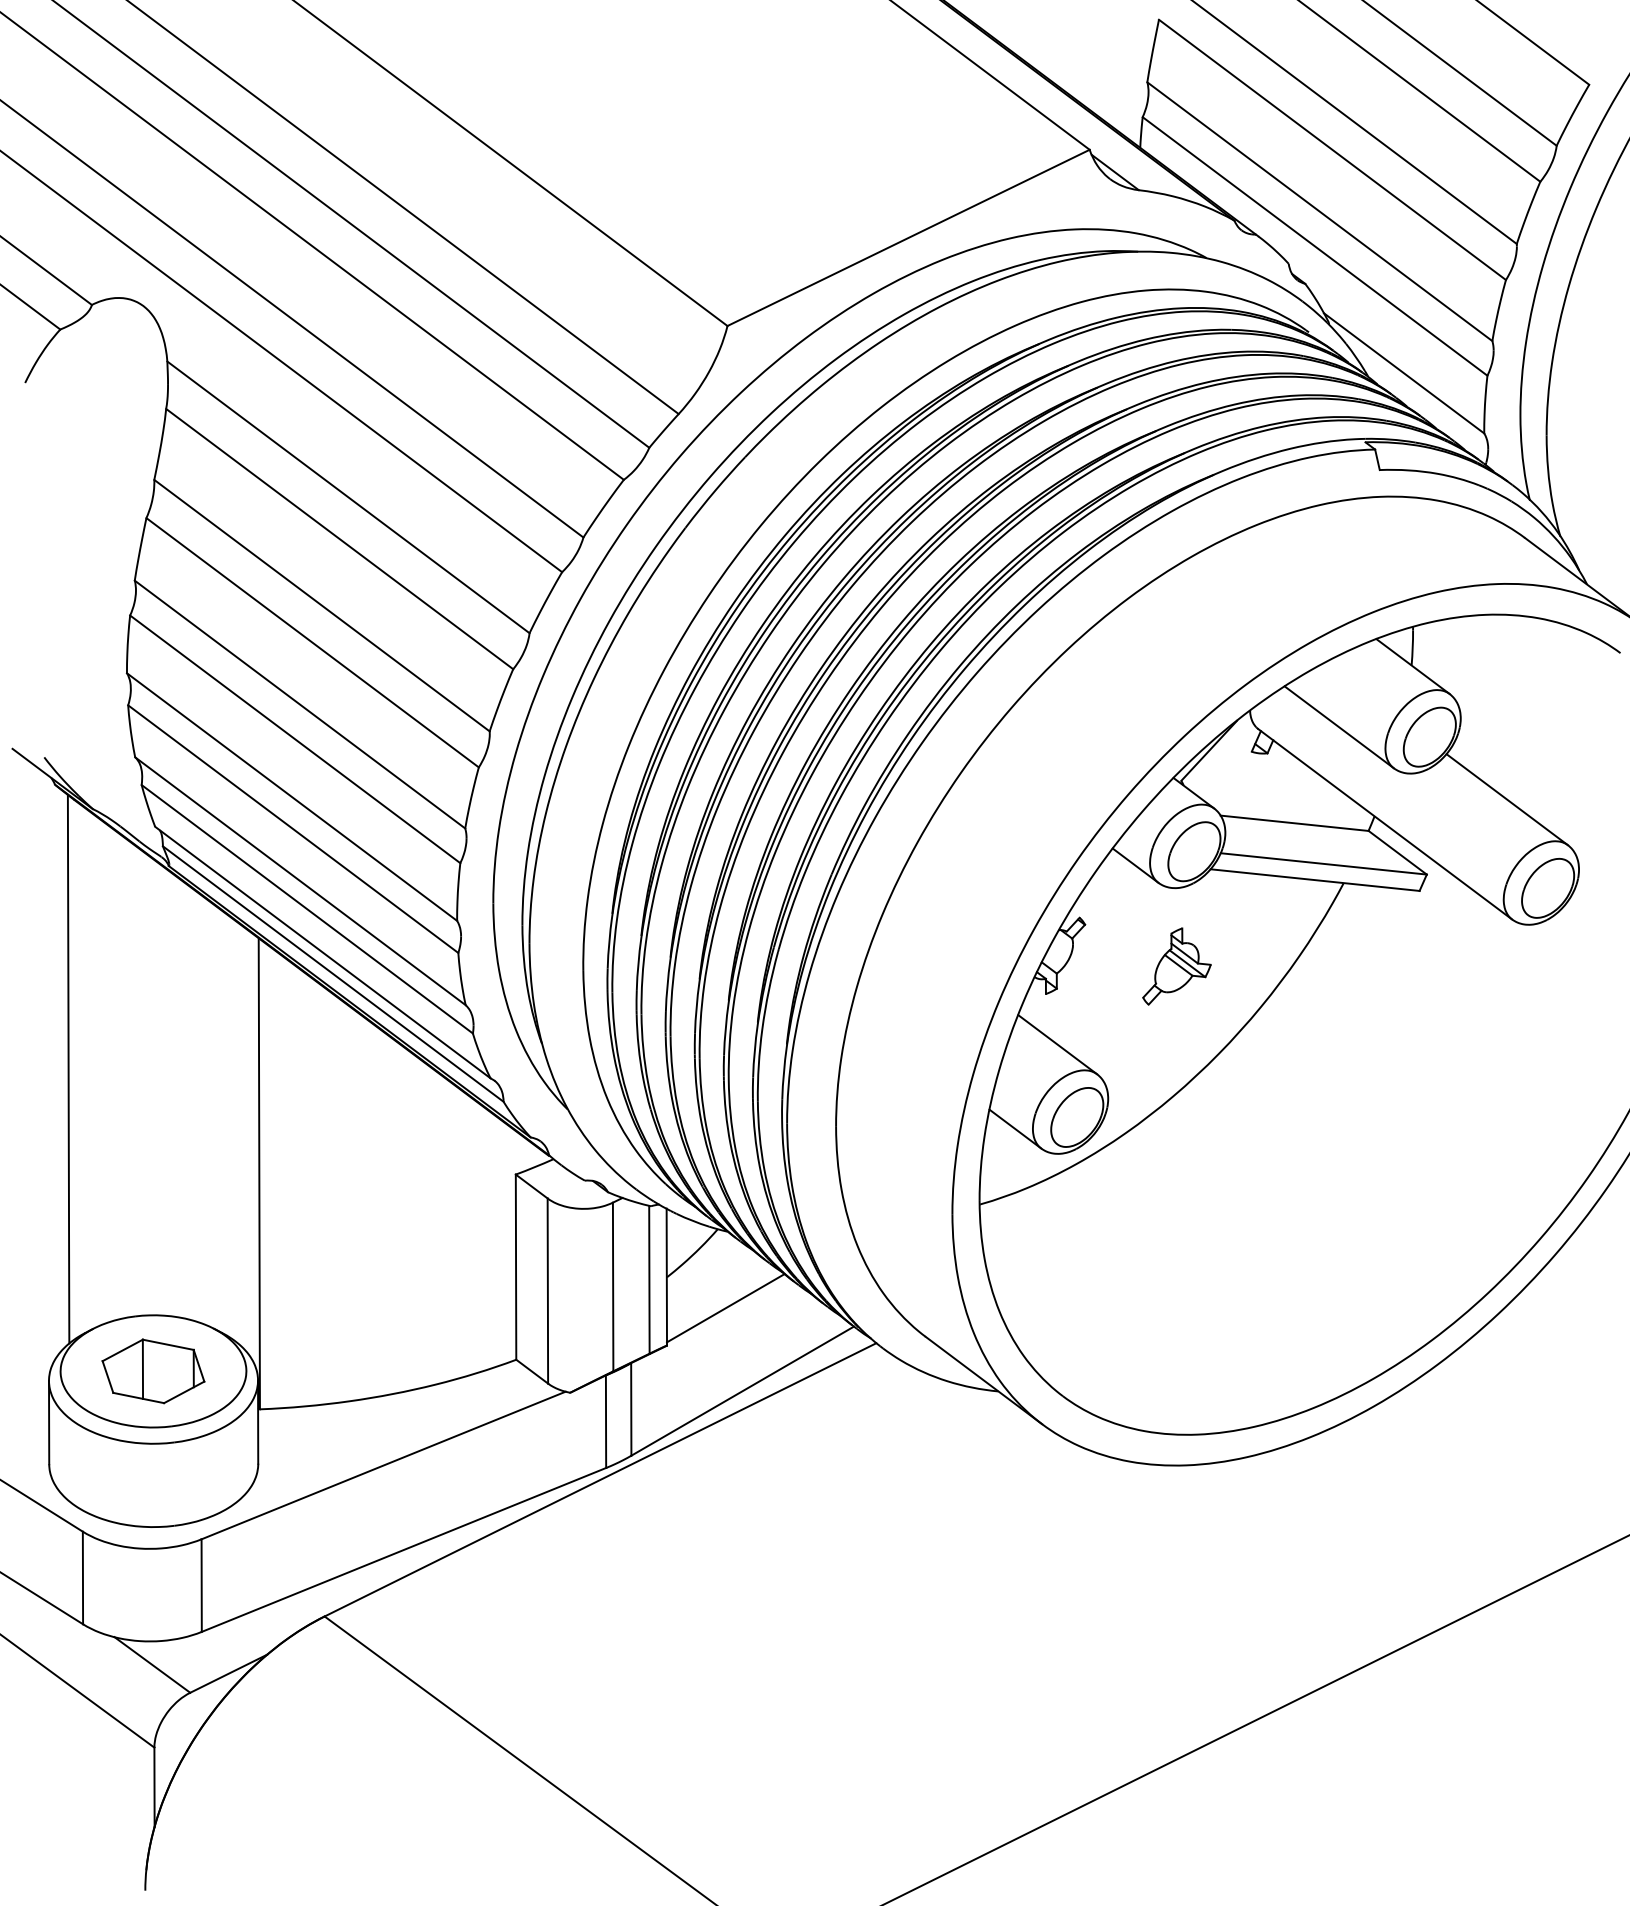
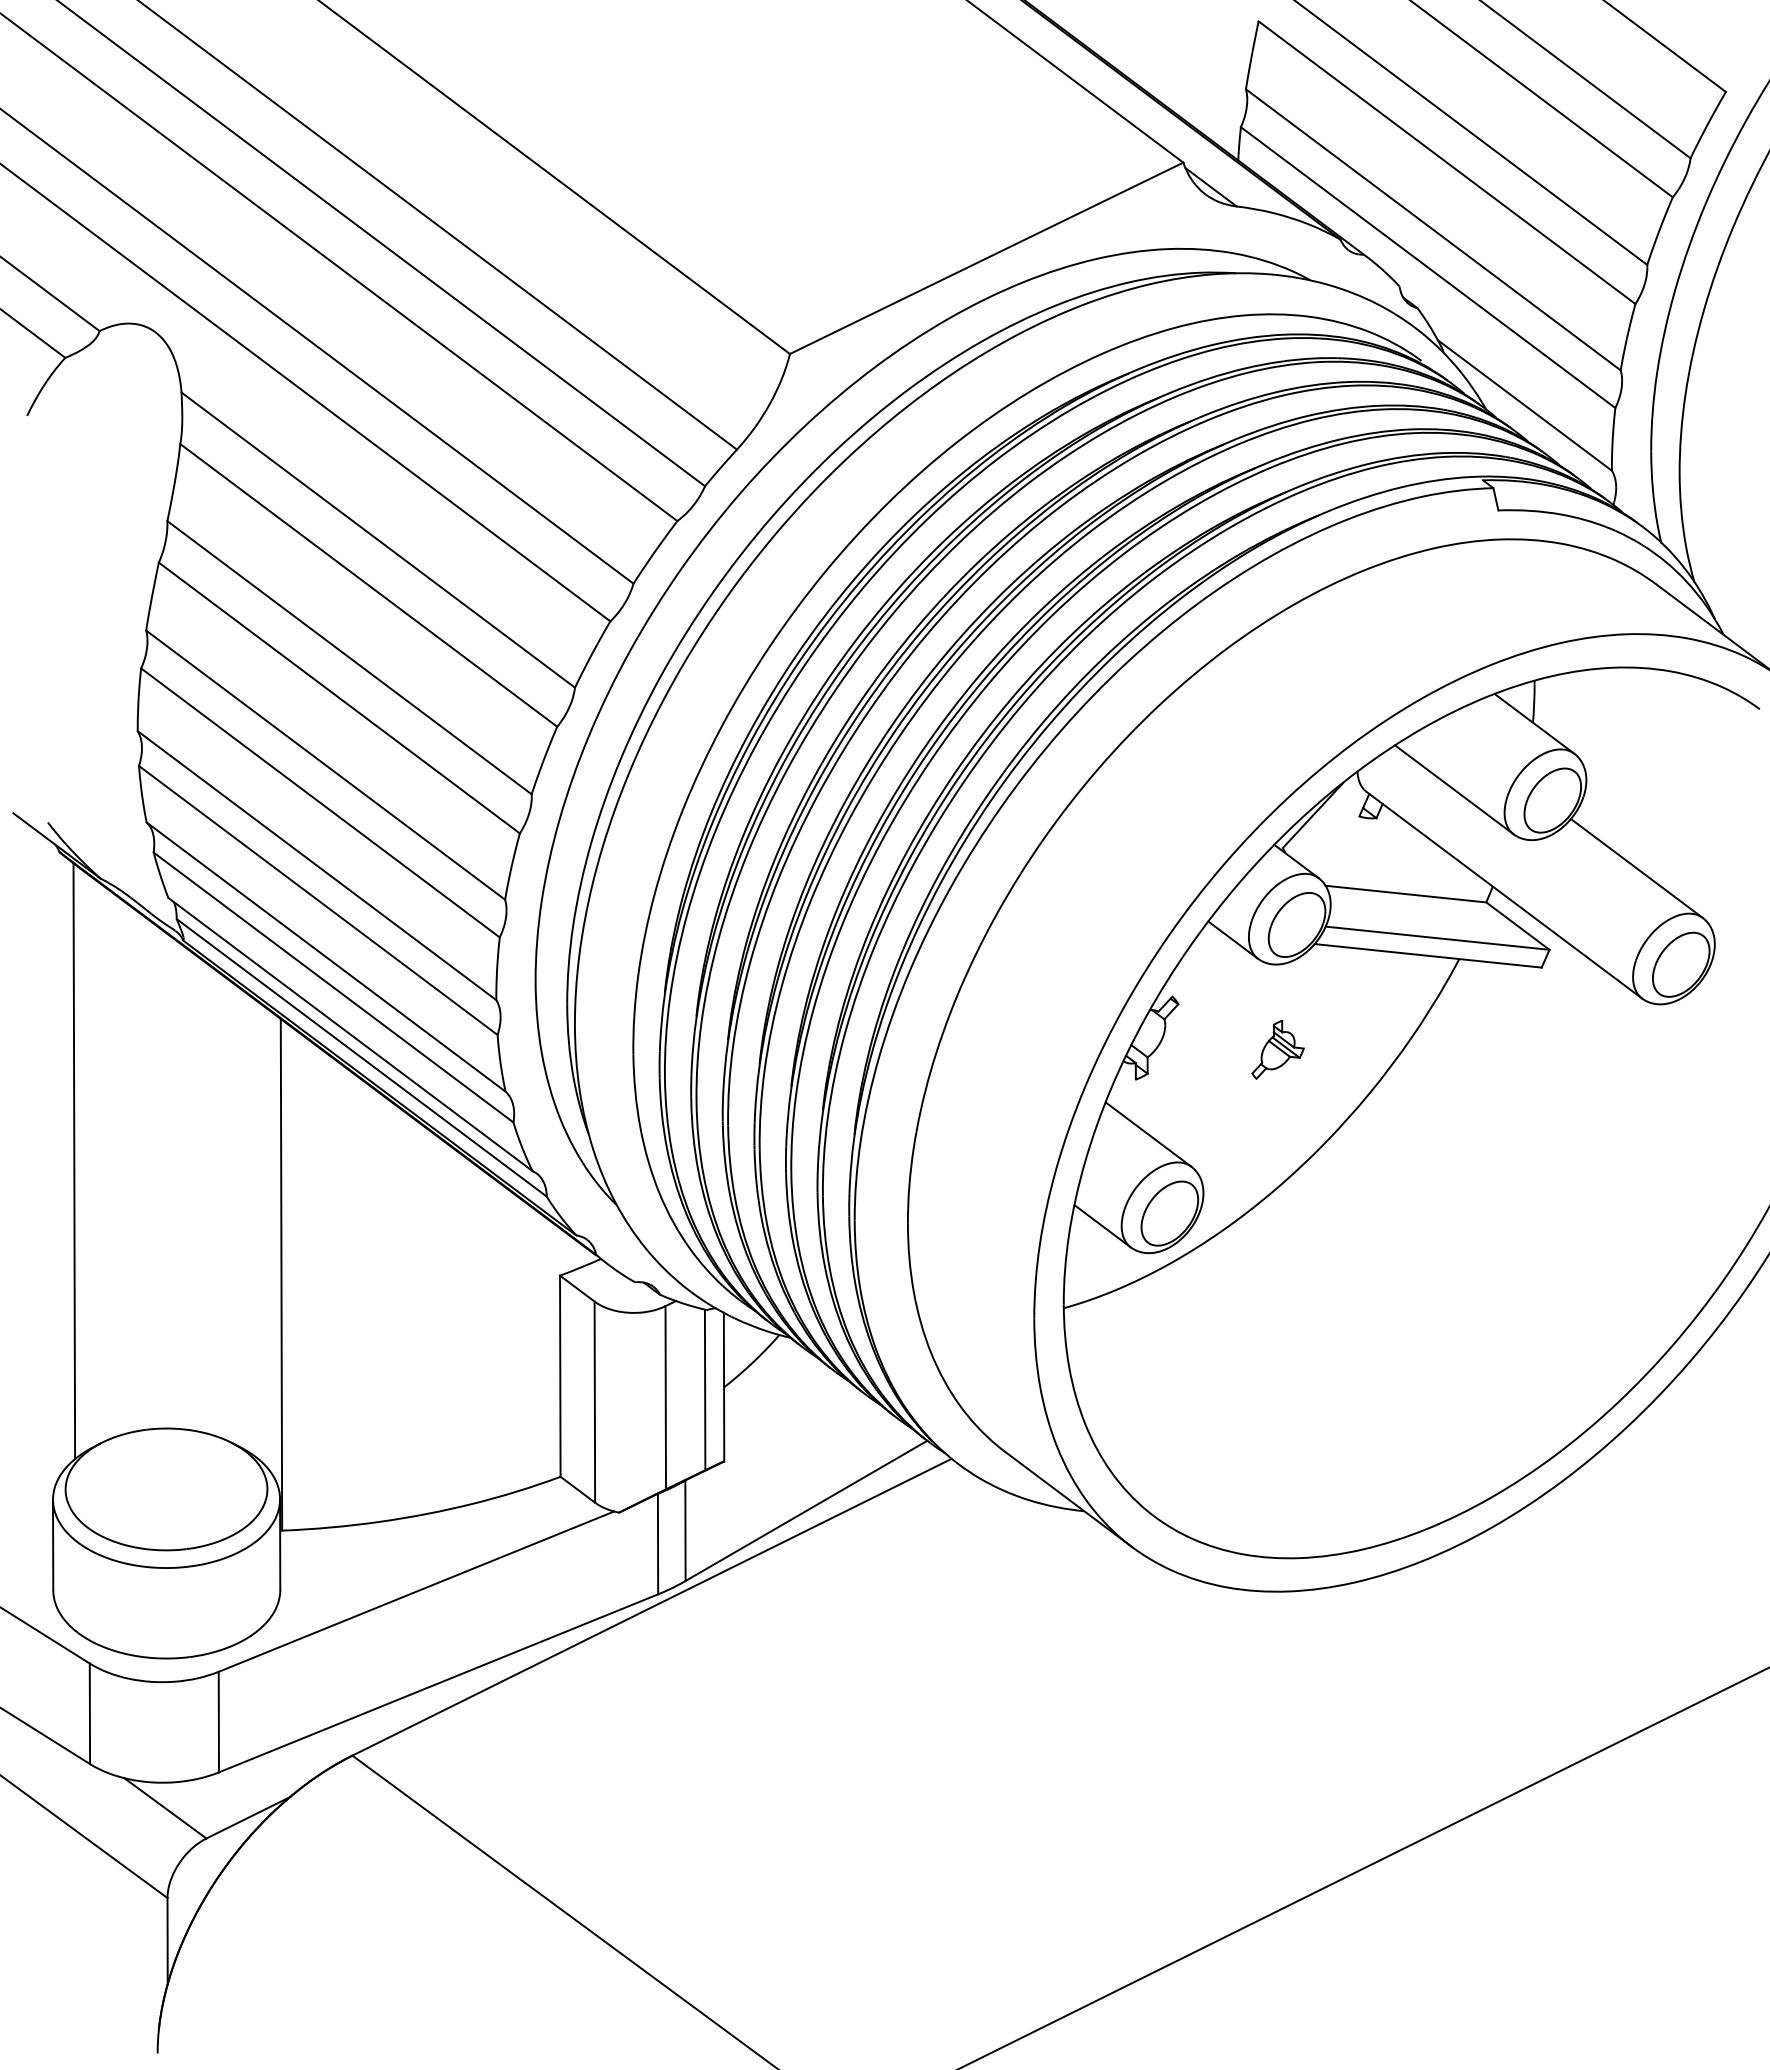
part: (1176, 966) -> (1277, 1049), size x0.7
line: (726, 1307) -> (788, 1420), removed
part: (153, 1371) -> (166, 1489), removed

